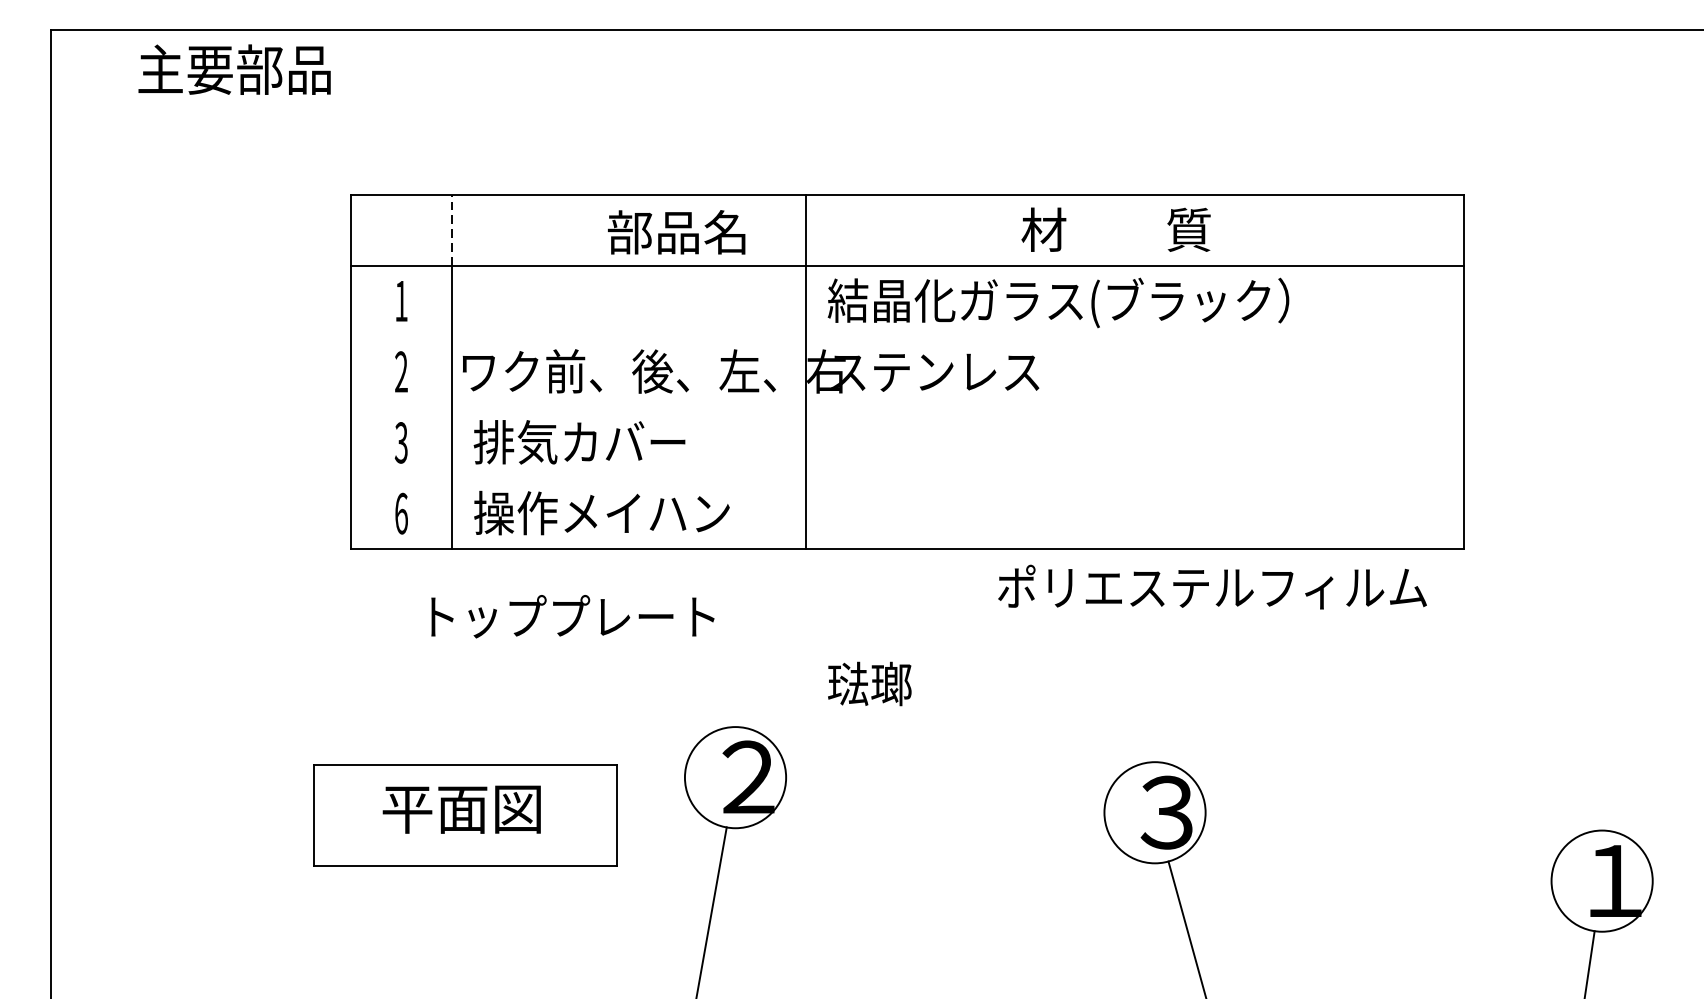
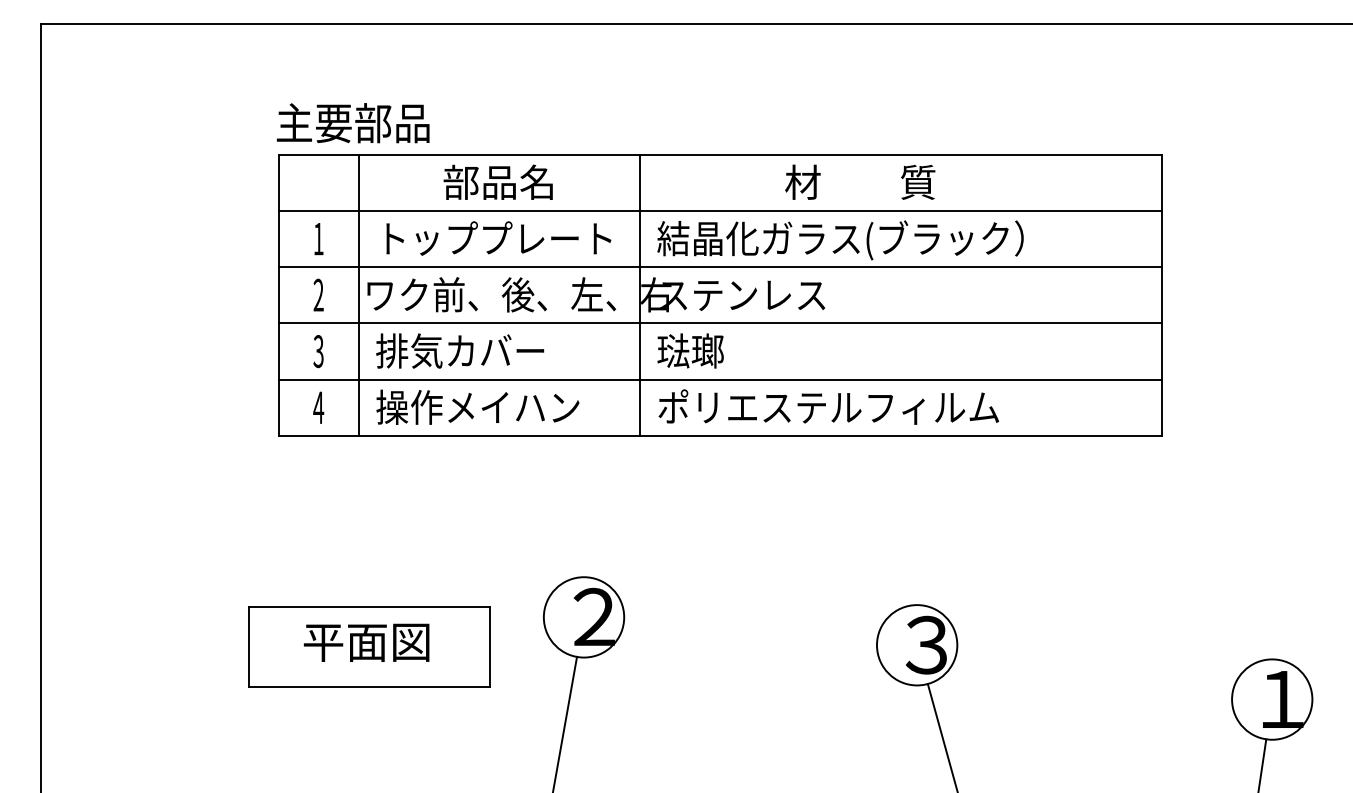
text: (233, 70) -> (352, 123), moved
text: (1116, 228) -> (860, 181), moved
line: (451, 230) -> (358, 182), dashed -> solid
text: (675, 231) -> (497, 181), moved
line: (907, 337) -> (720, 267), added
line: (907, 407) -> (720, 323), added
line: (907, 478) -> (720, 379), added
text: (401, 513) -> (318, 407), 6 -> 4
text: (1212, 586) -> (828, 406), moved
text: (572, 616) -> (498, 238), moved
text: (869, 683) -> (690, 350), moved

